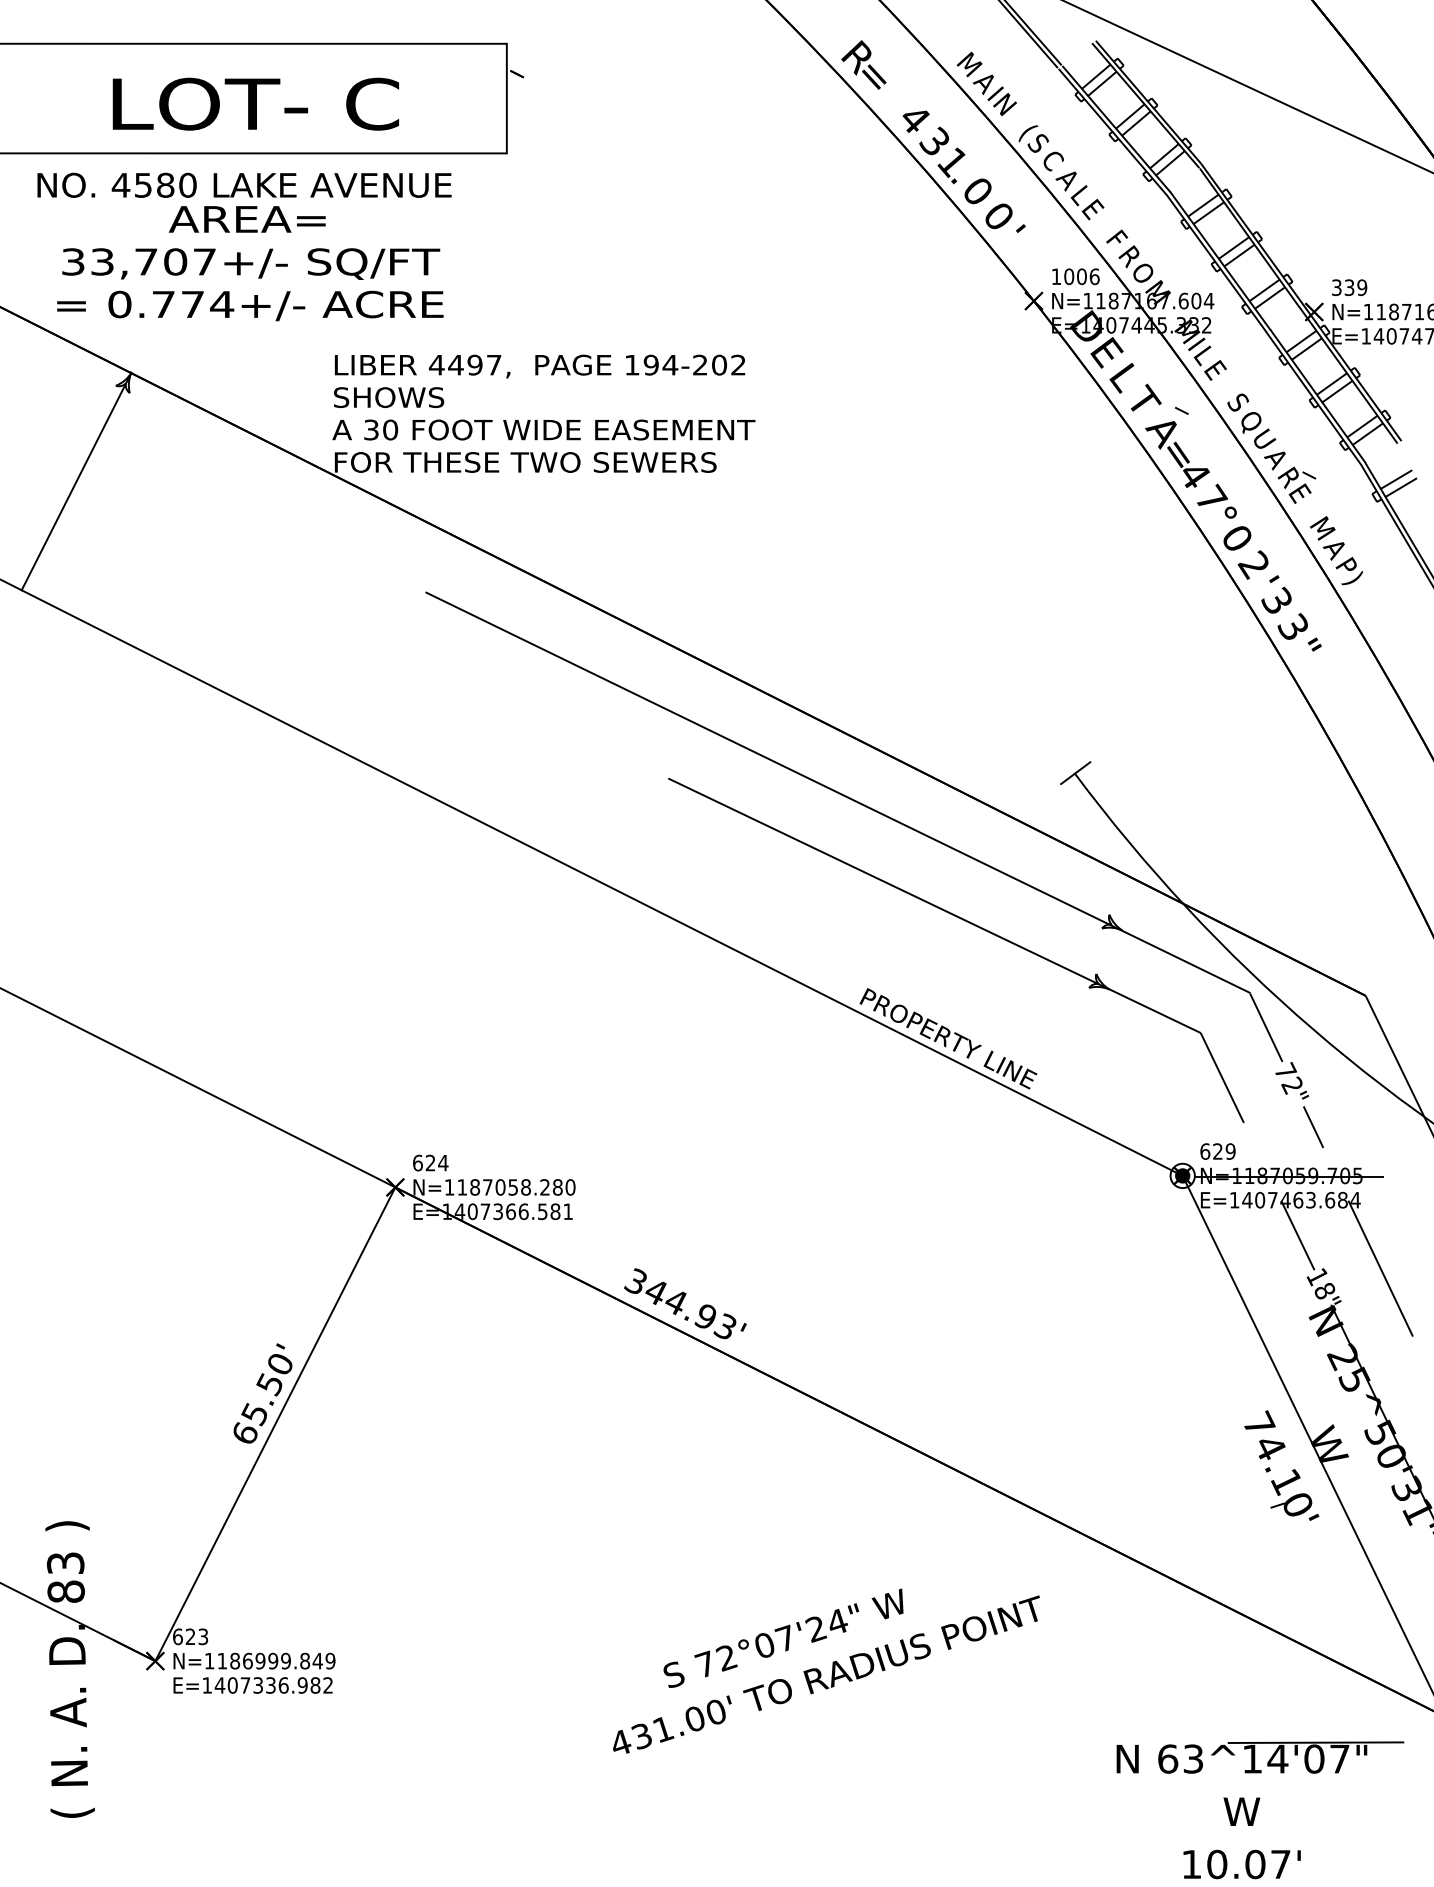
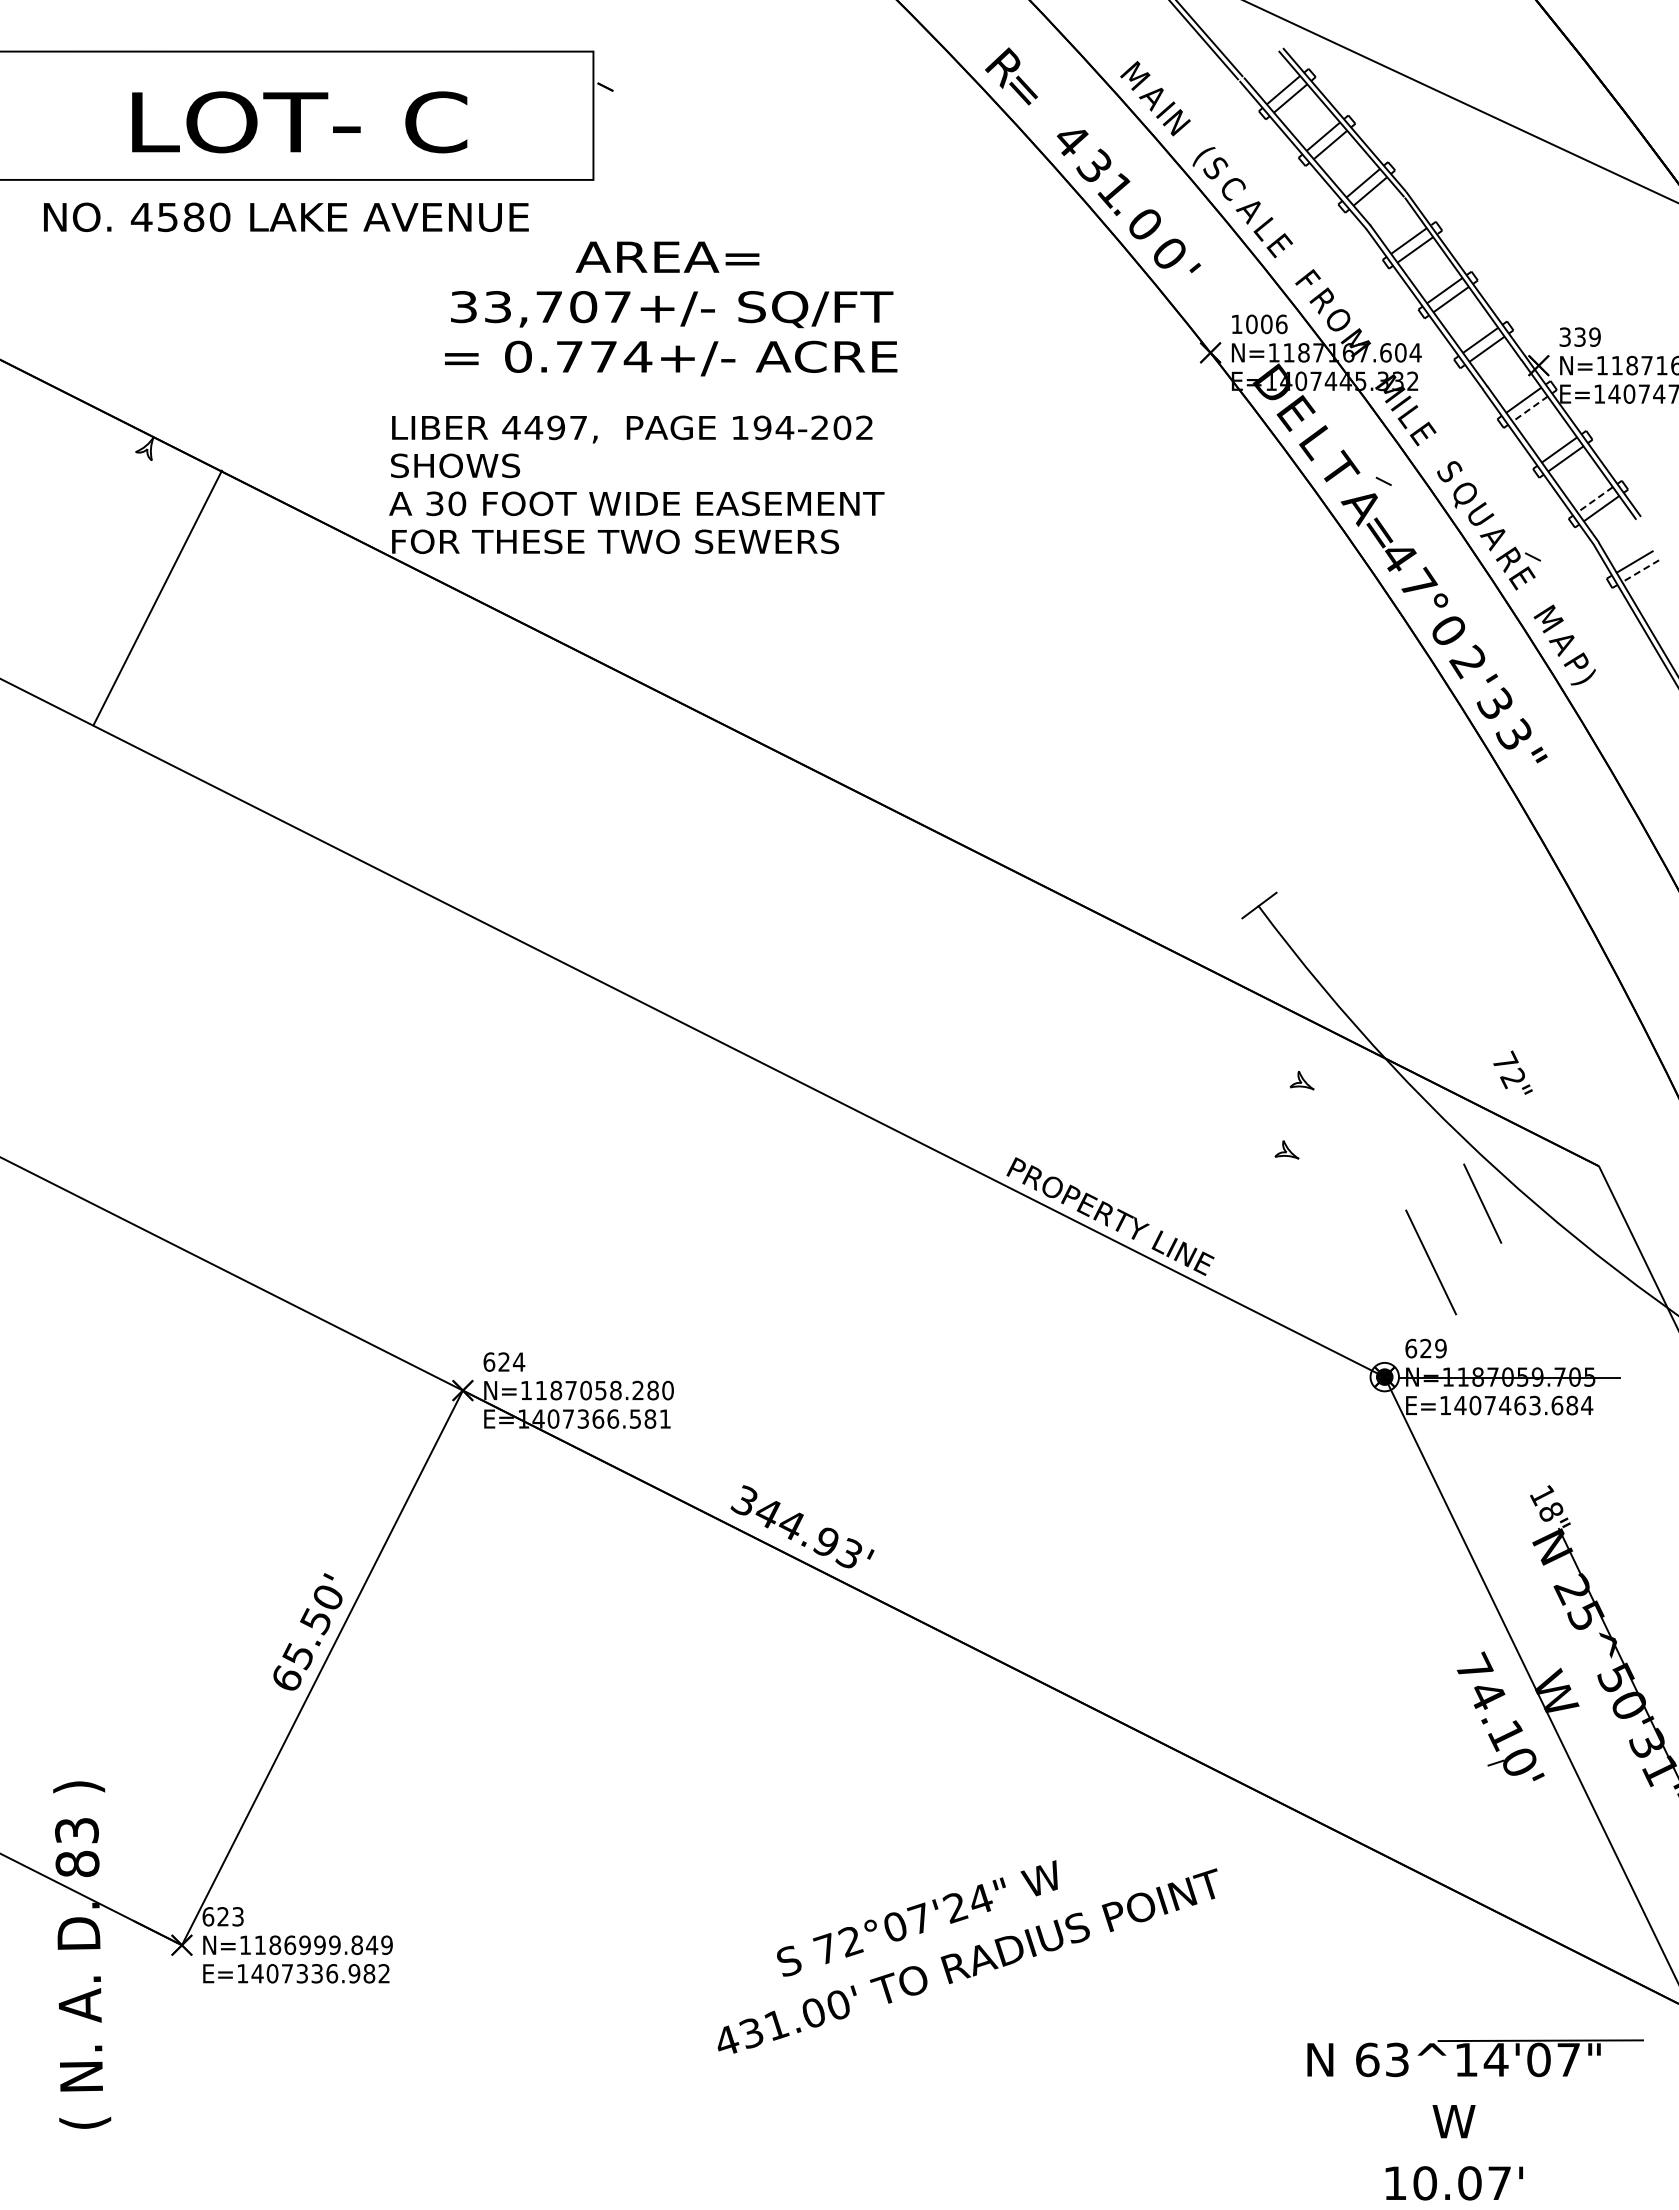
text: (250, 263) -> (671, 308), moved
line: (1307, 349) -> (1530, 409), solid -> dashed
line: (1362, 426) -> (1595, 499), solid -> dashed
line: (76, 481) -> (157, 597), moved
line: (1401, 487) -> (1640, 571), solid -> dashed
line: (838, 792) -> (981, 928), removed
line: (933, 905) -> (1093, 1060), removed
text: (1291, 1080) -> (1512, 1072), moved
line: (1313, 1126) -> (1537, 1319), removed
line: (1297, 1235) -> (1519, 1446), removed
line: (1380, 1268) -> (1616, 1485), removed

